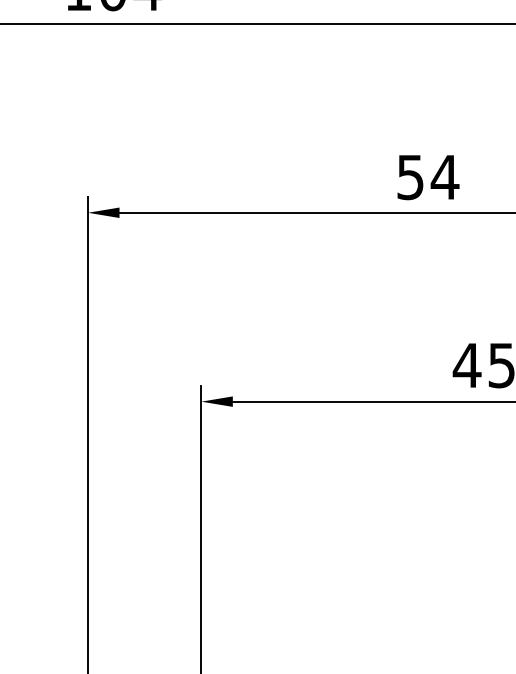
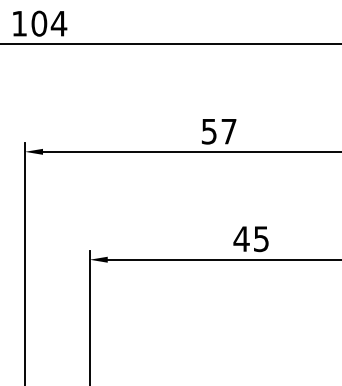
text: (444, 177) -> (228, 131), 54 -> 57

